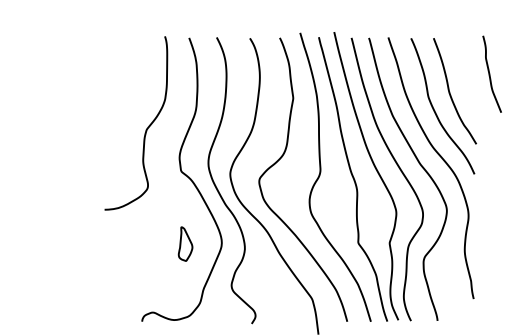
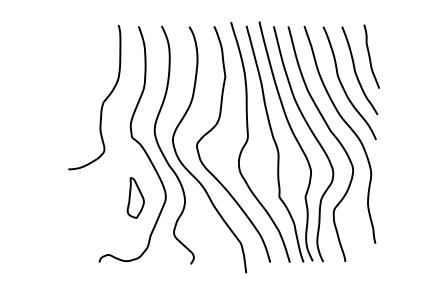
curve: (490, 74) -> (370, 56), moved
part: (185, 243) -> (135, 197), size x1.43

